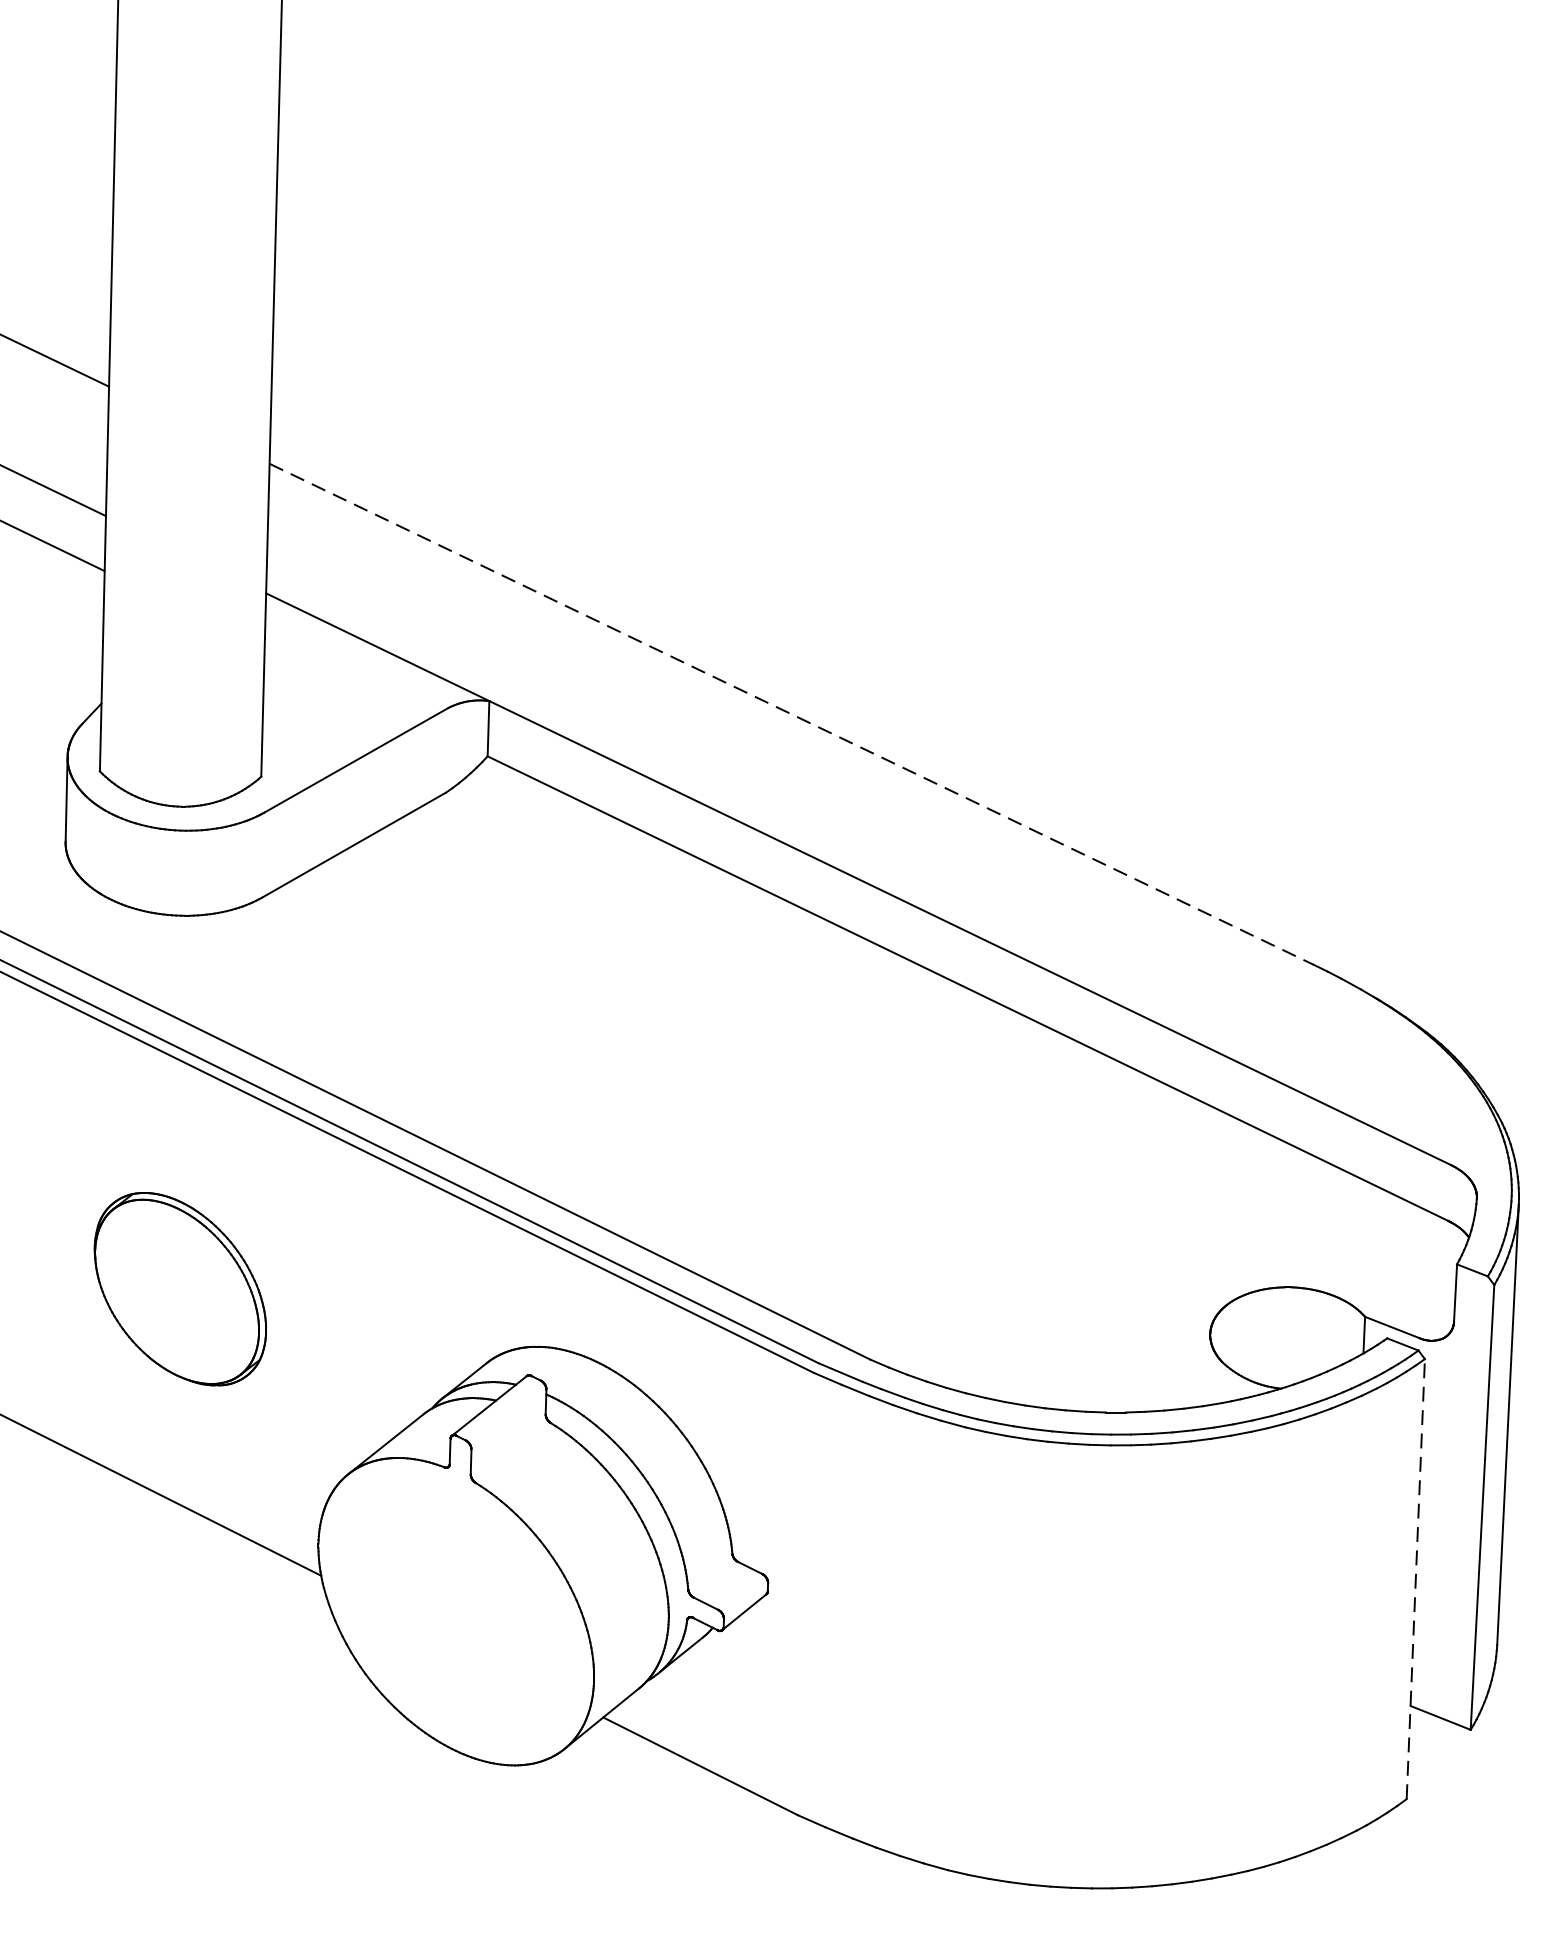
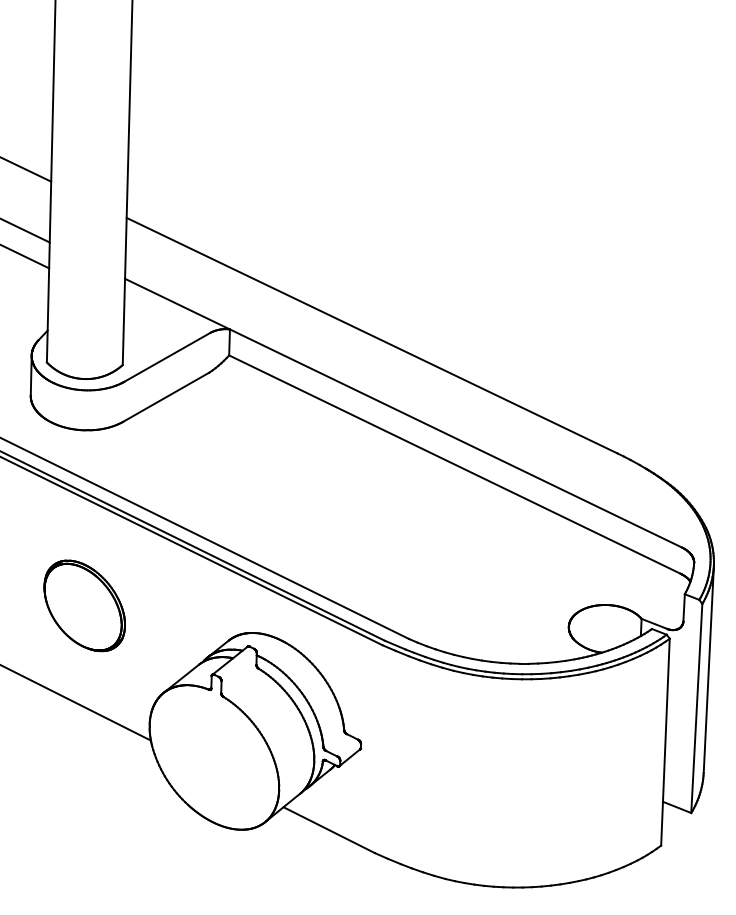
line: (792, 713) -> (372, 335), dashed -> solid
line: (1415, 1579) -> (665, 742), dashed -> solid

